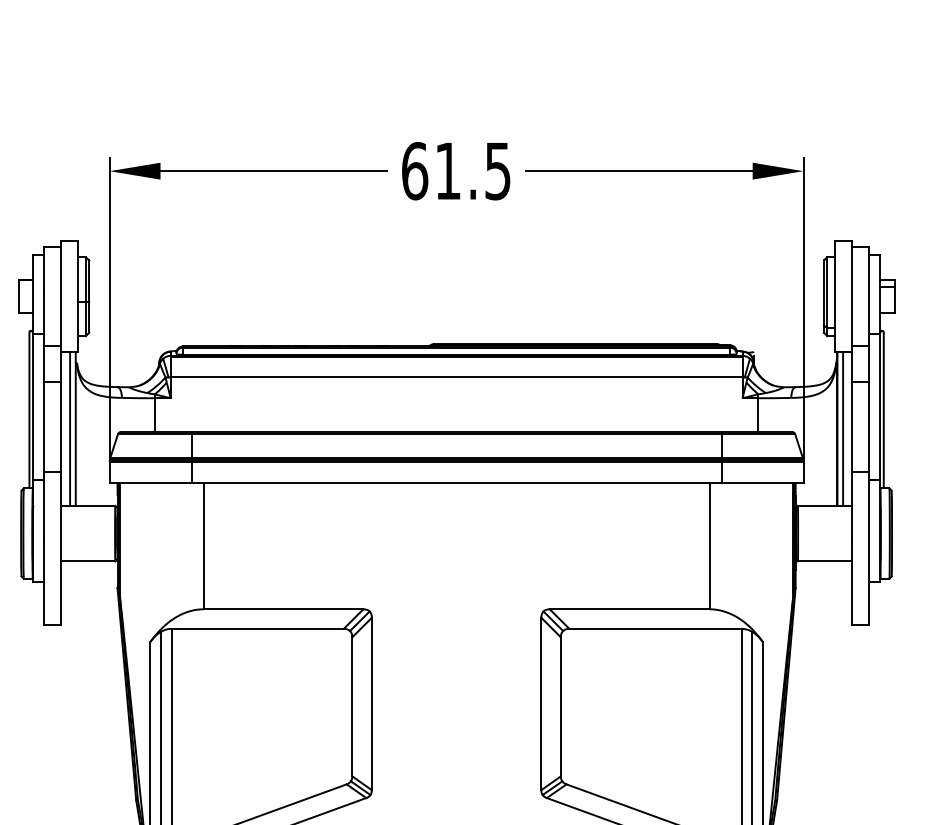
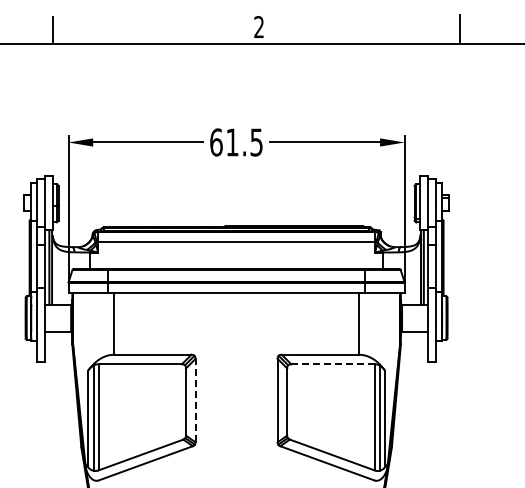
line: (654, 629) -> (332, 364), solid -> dashed
line: (371, 703) -> (195, 400), solid -> dashed

